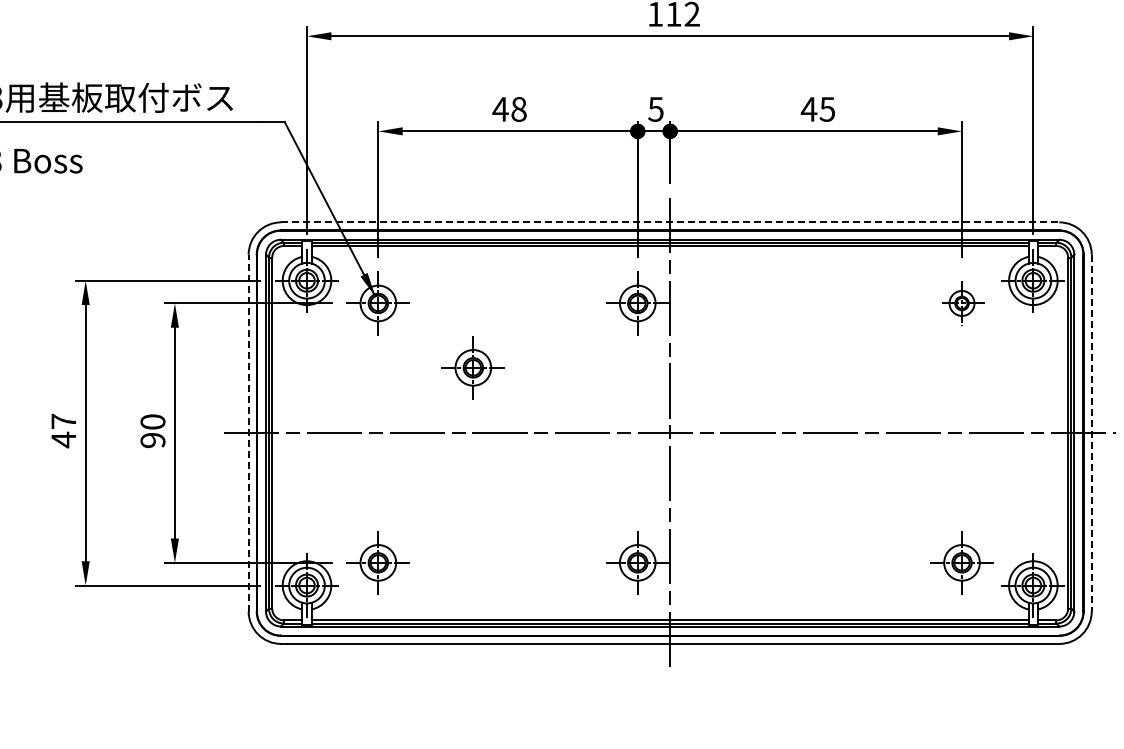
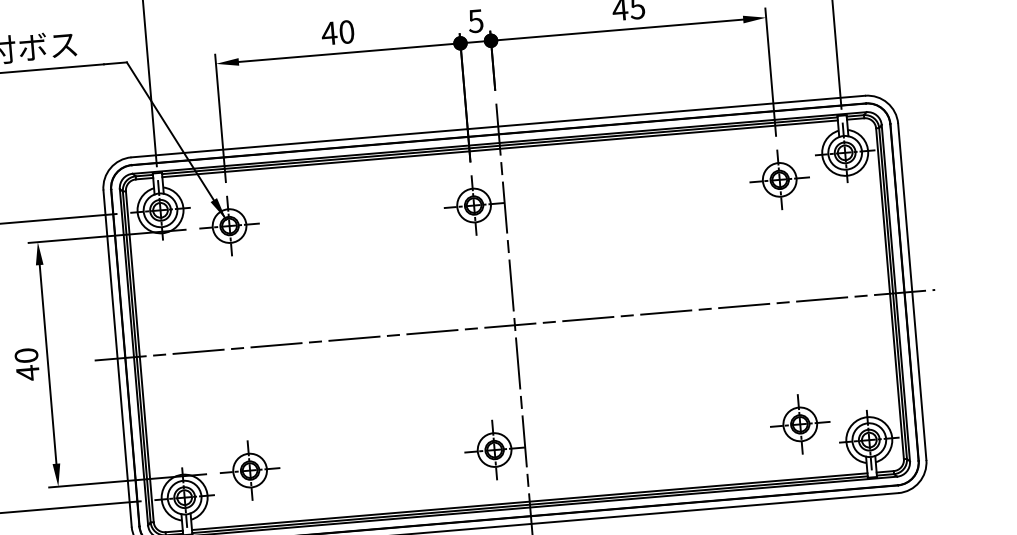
text: (518, 109) -> (346, 32), 48 -> 40
line: (670, 222) -> (498, 126), dashed -> solid
part: (961, 303) -> (779, 179), size x1.43
part: (472, 367) -> (323, 279), removed
line: (248, 432) -> (117, 357), dashed -> solid
line: (1091, 433) -> (912, 292), dashed -> solid
text: (152, 440) -> (27, 373), 90 -> 40

